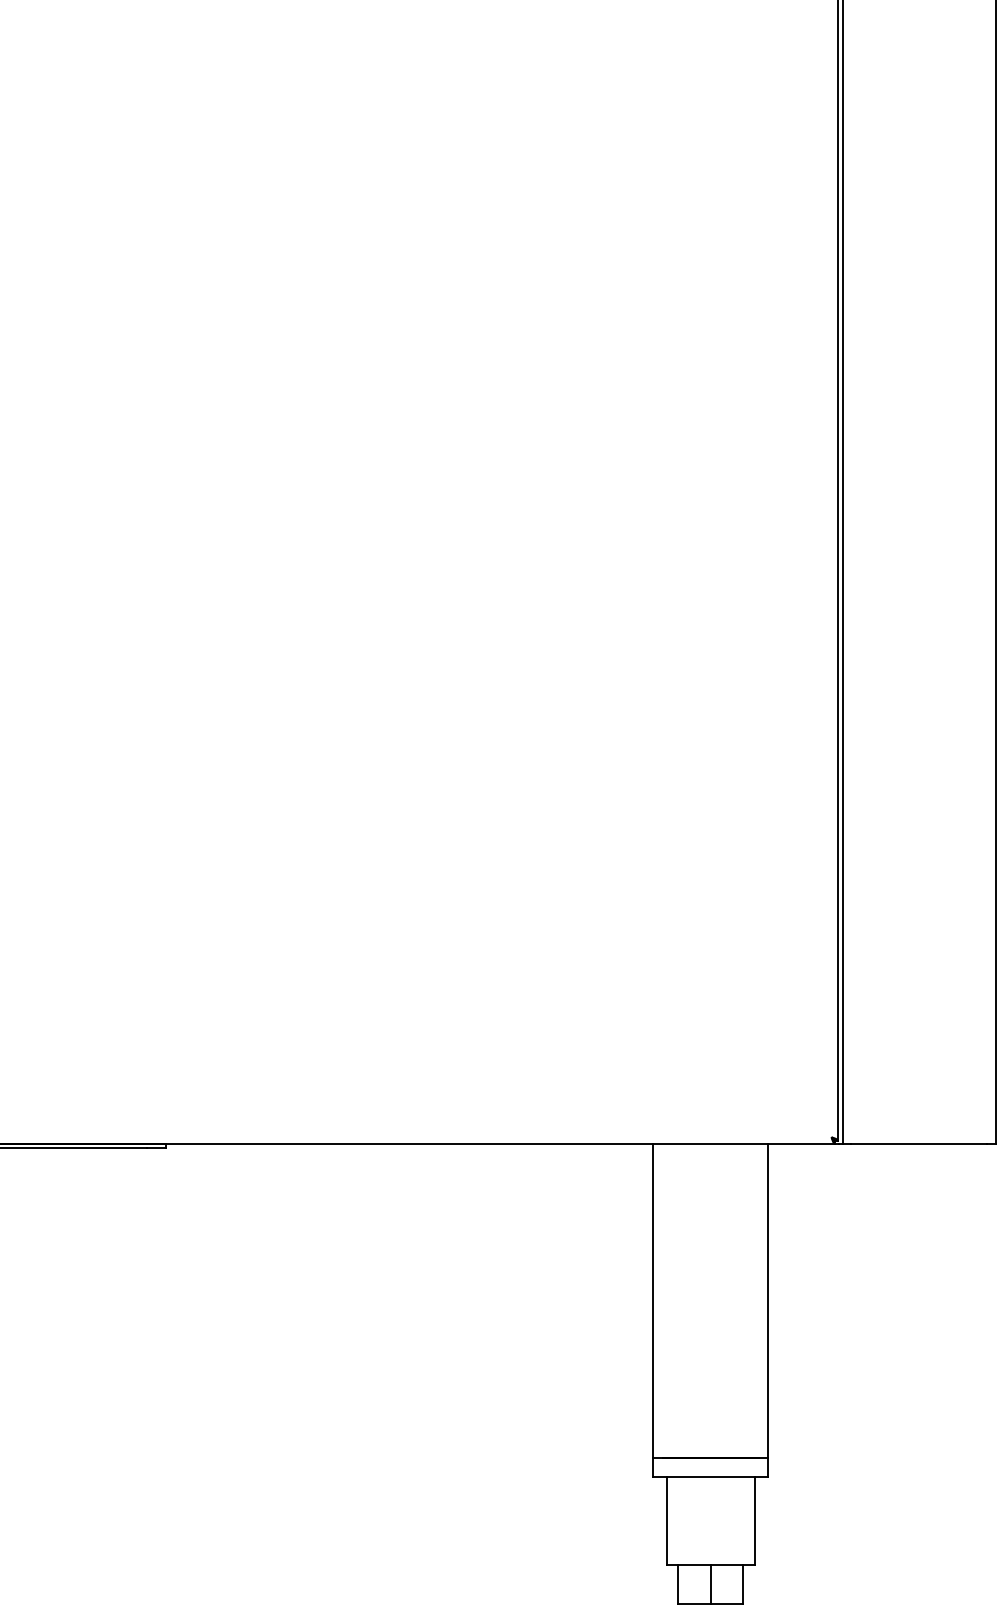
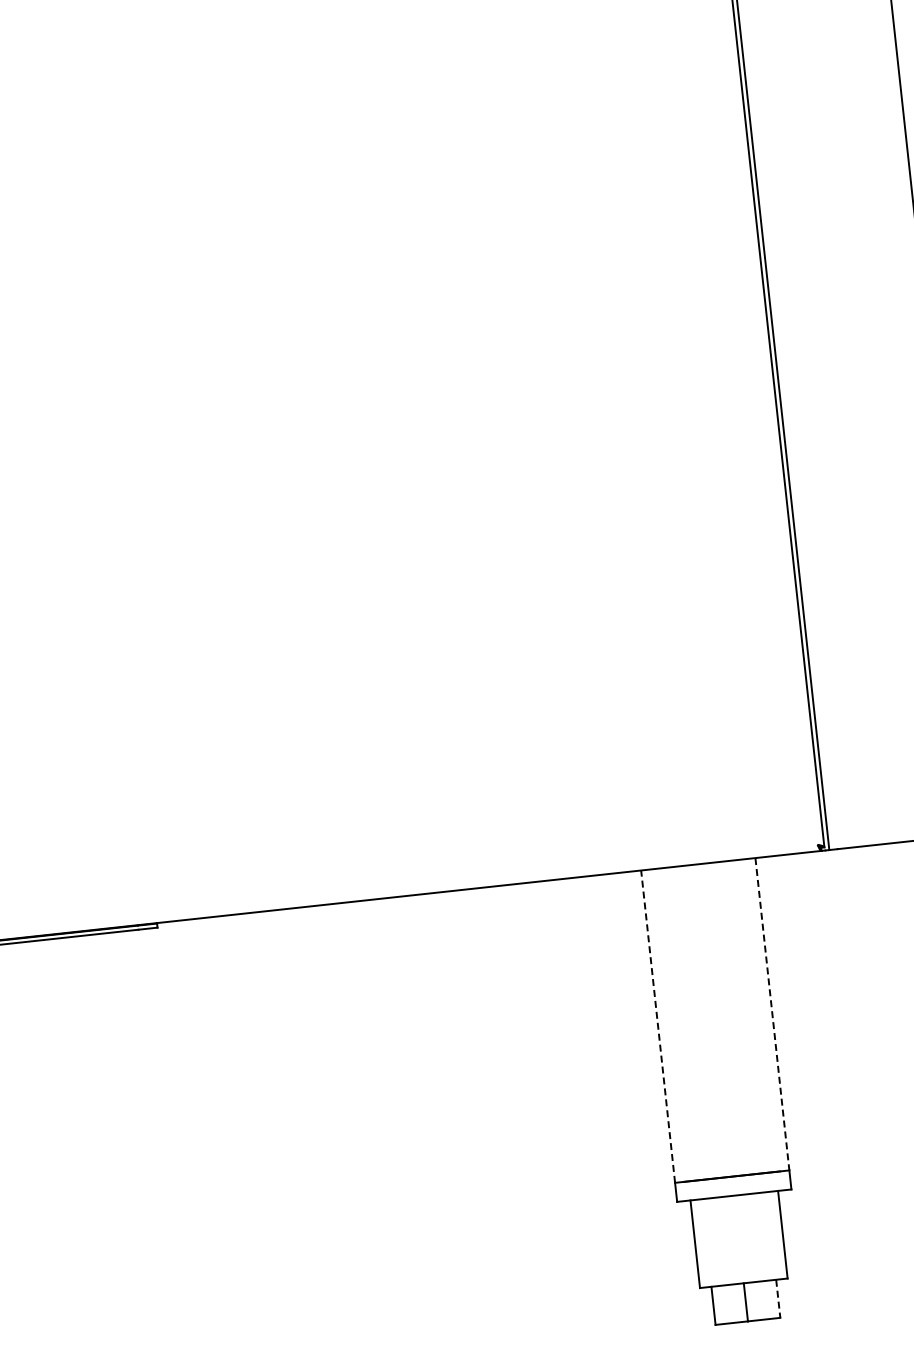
line: (653, 1300) -> (658, 1026), solid -> dashed
line: (768, 1301) -> (772, 1014), solid -> dashed
line: (743, 1584) -> (778, 1298), solid -> dashed

